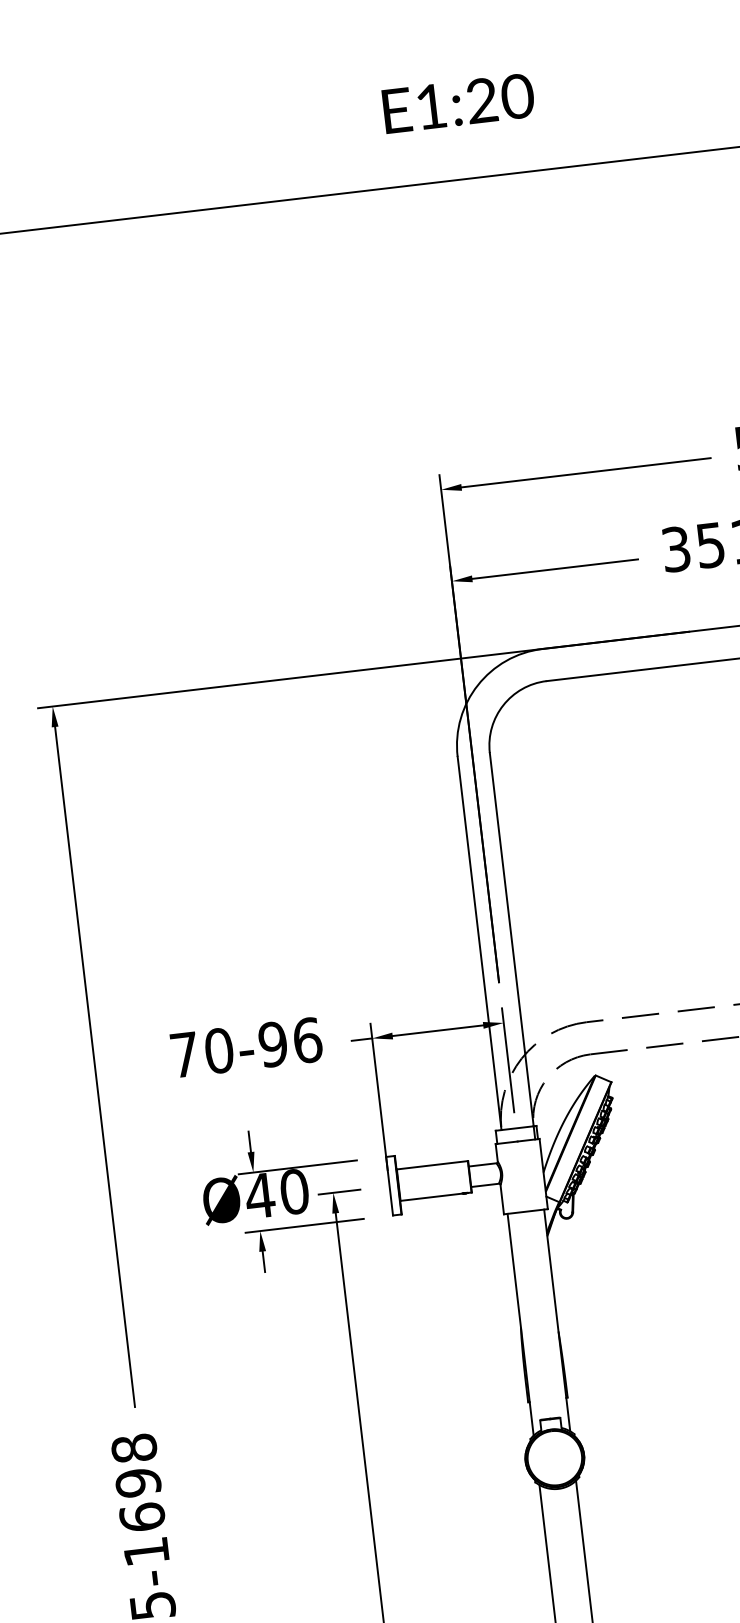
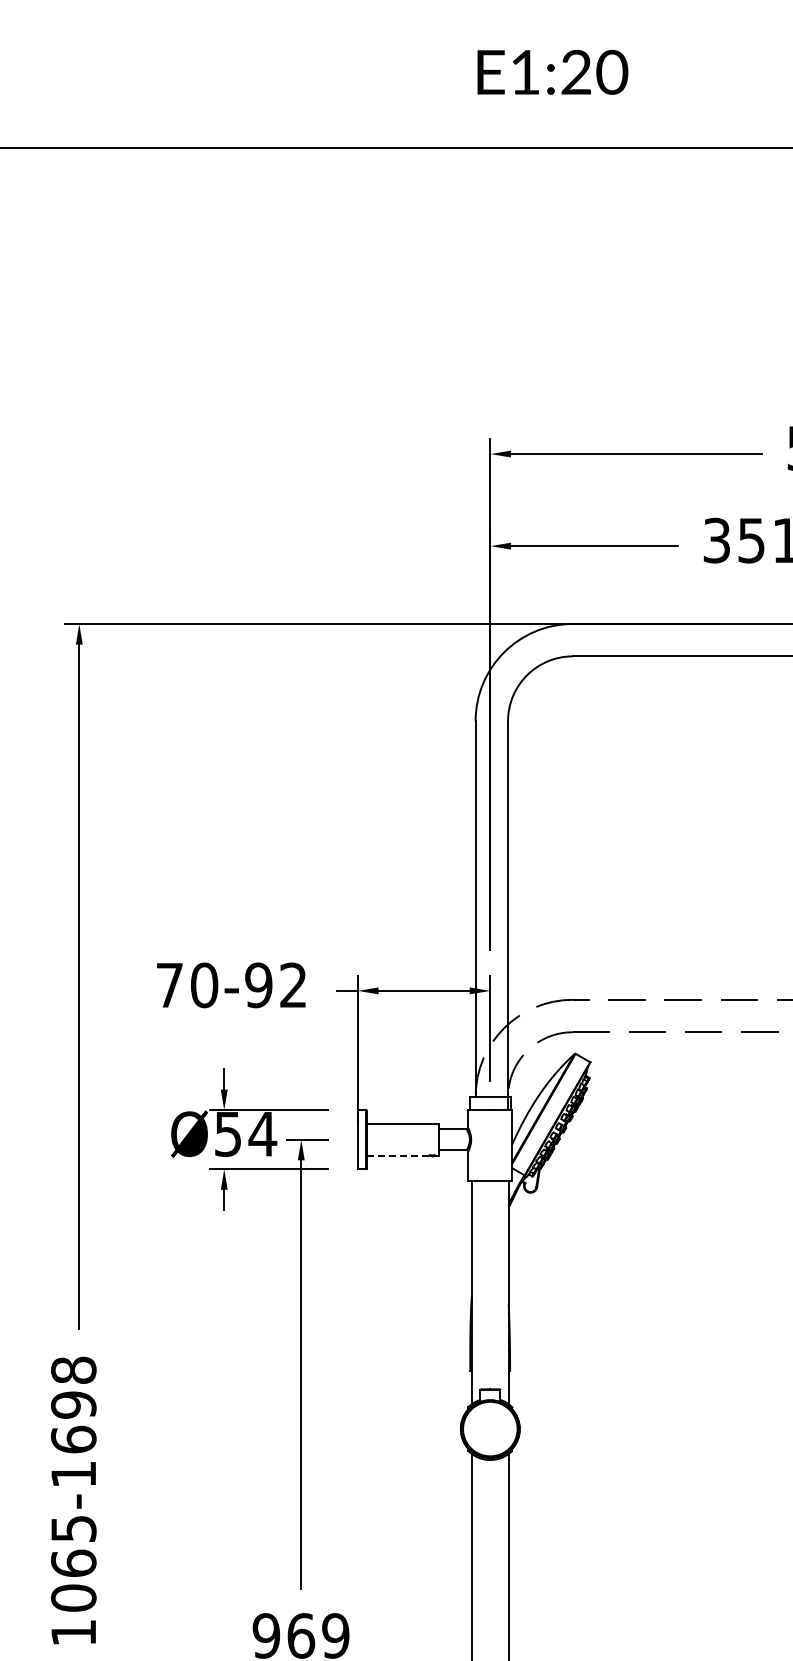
text: (307, 1040) -> (293, 985), 70-96 -> 70-92
text: (277, 1194) -> (245, 1134), Ø40 -> Ø54
line: (431, 1197) -> (398, 1155), solid -> dashed

